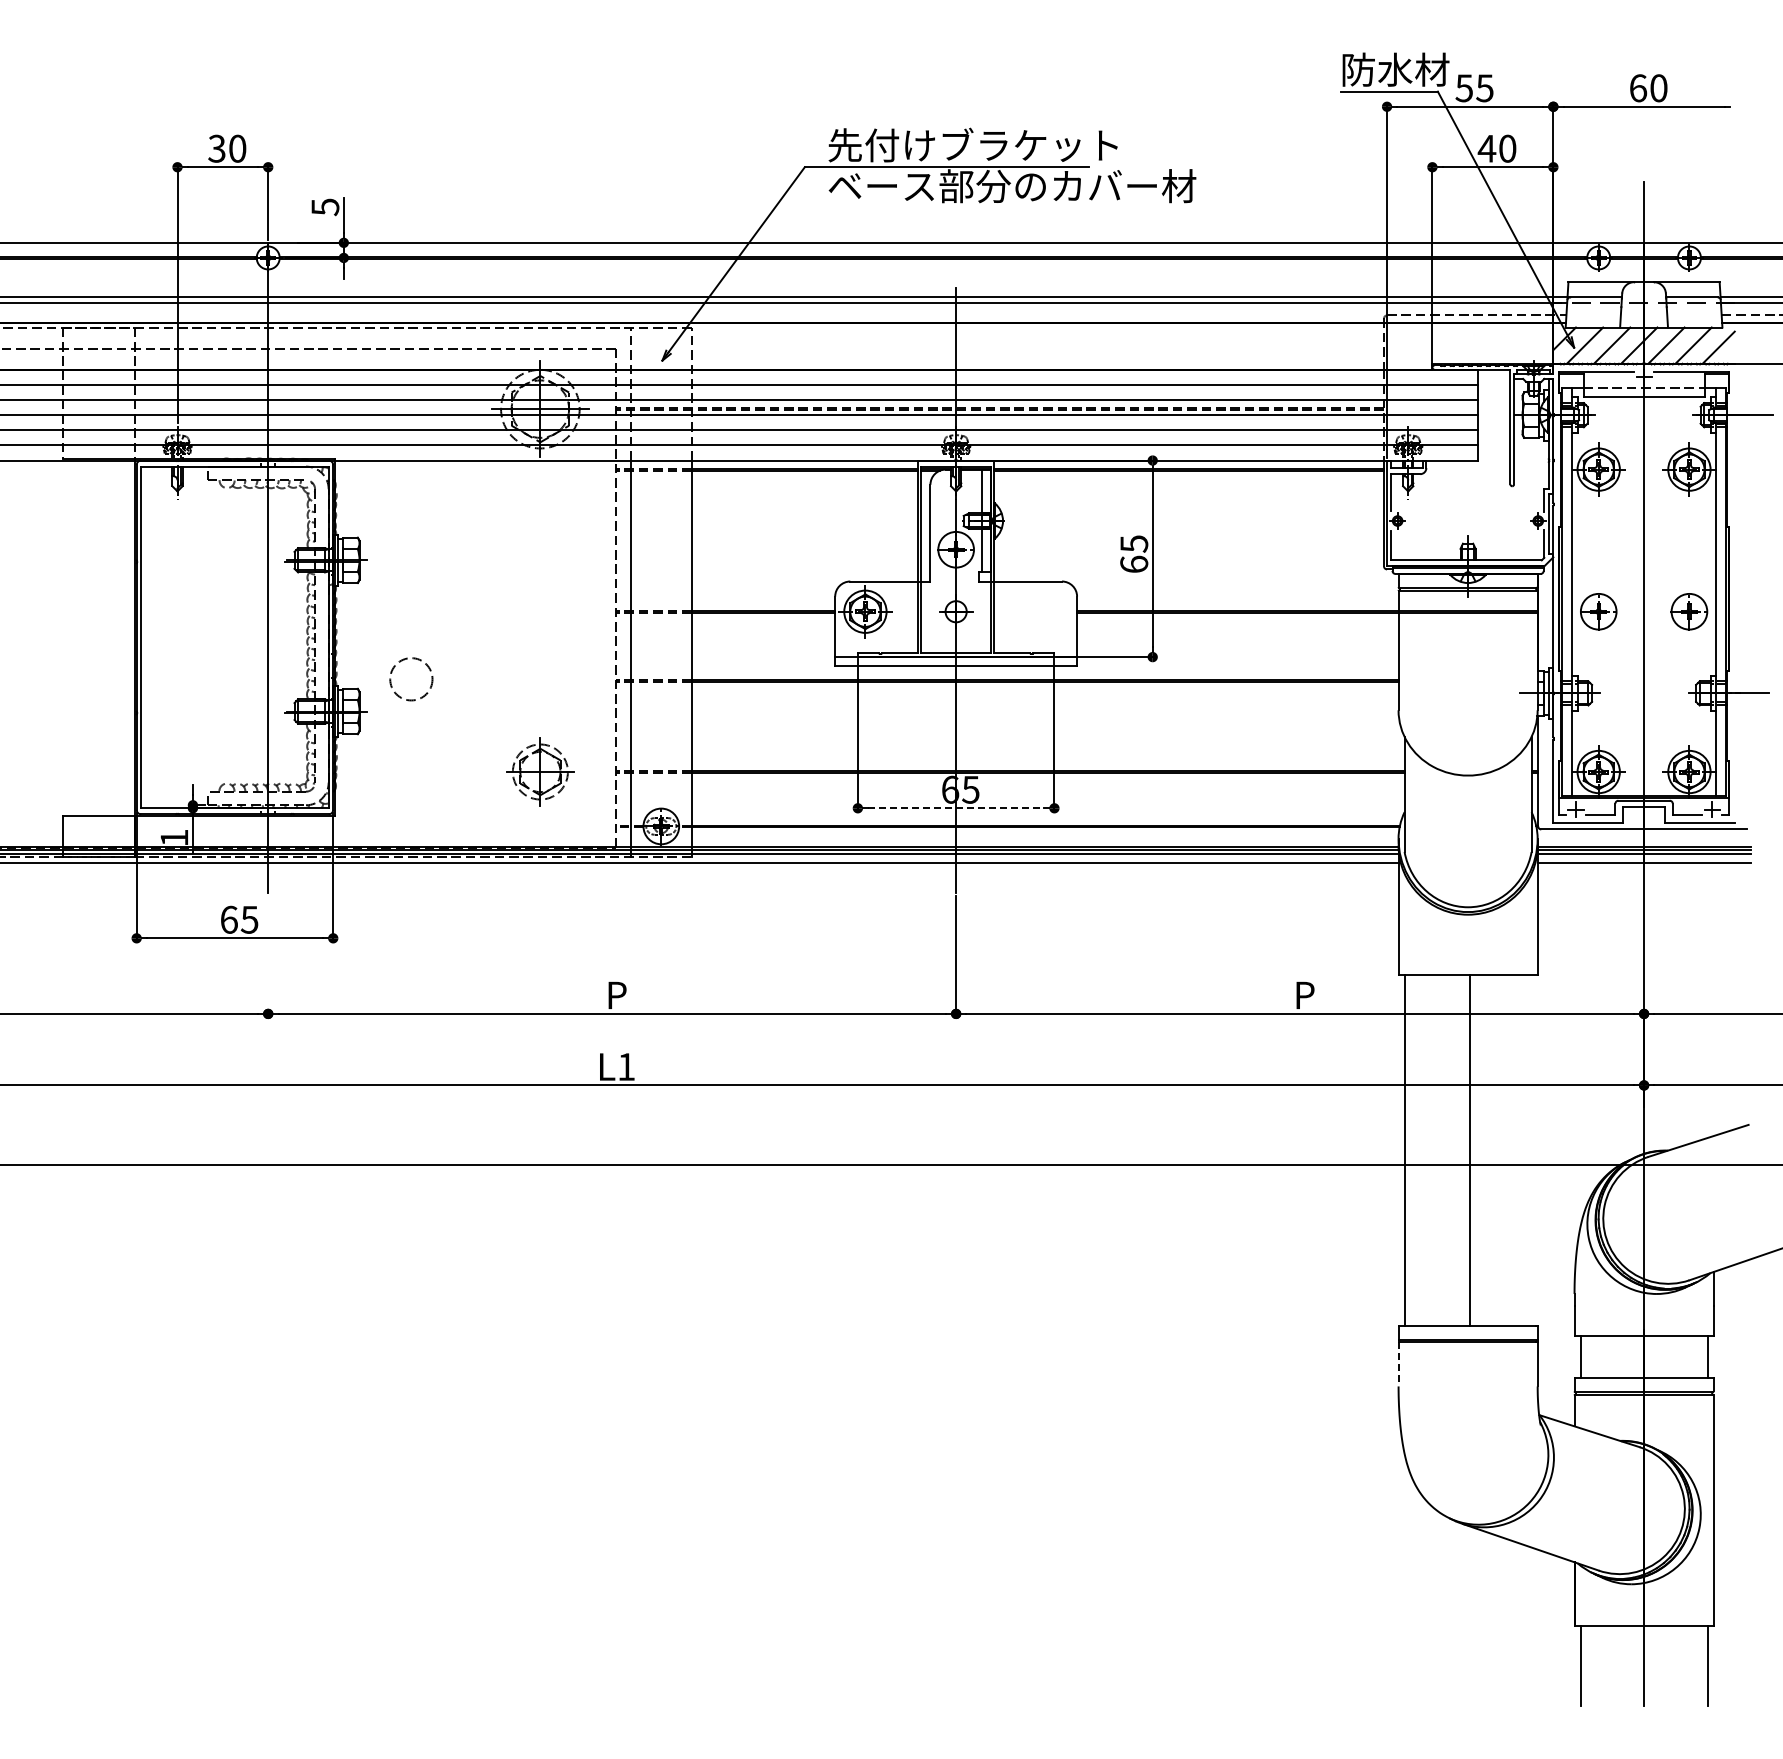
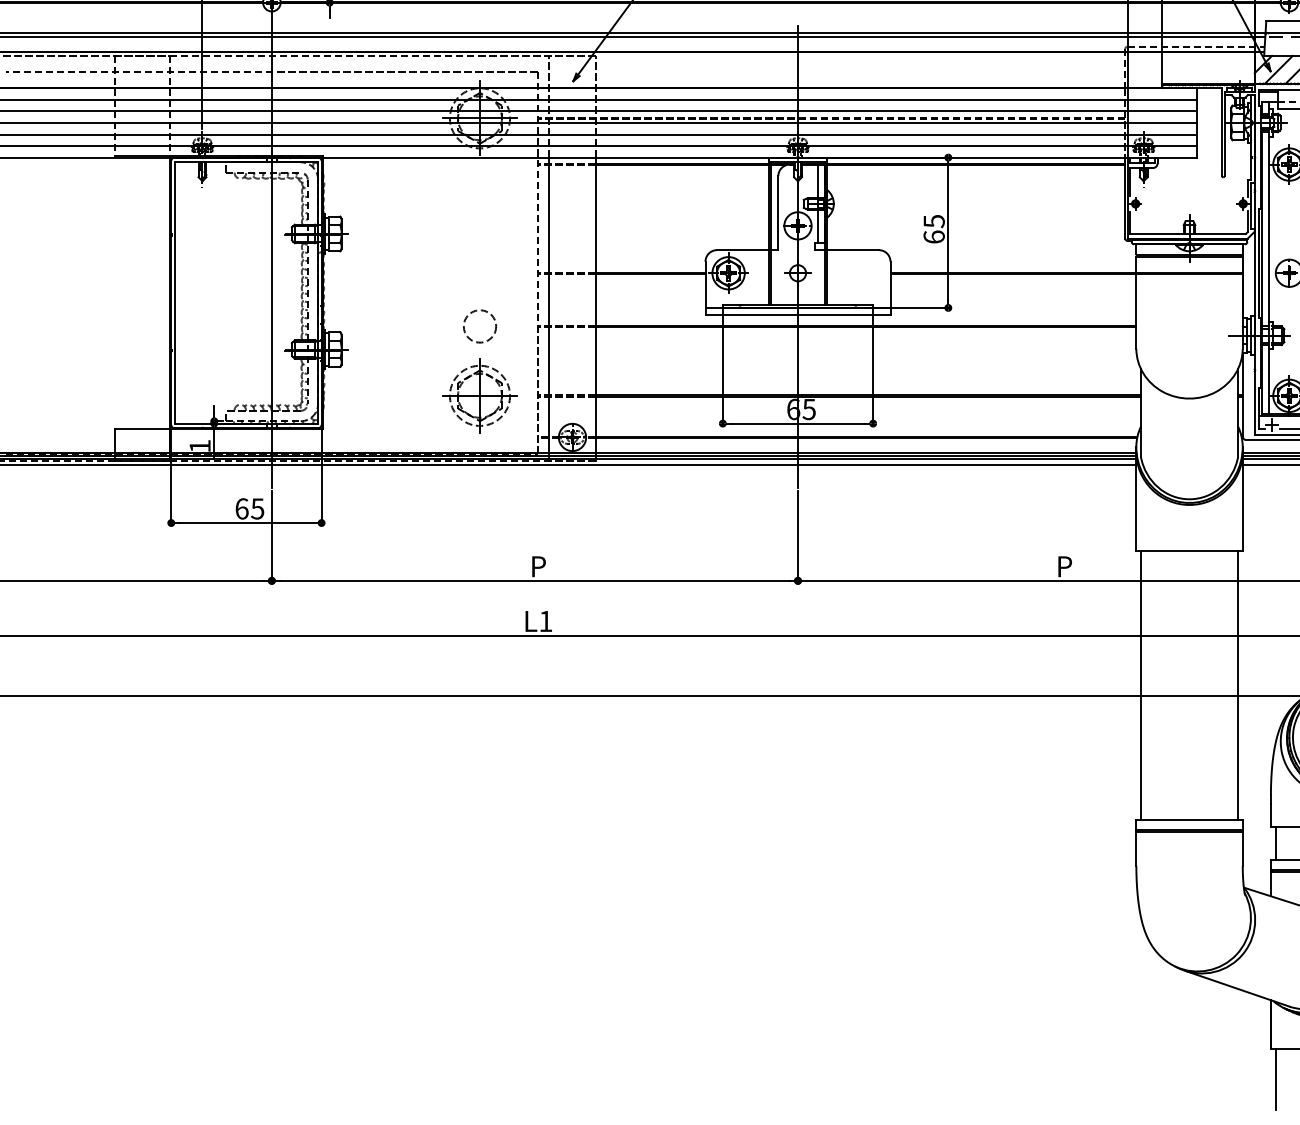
circle: (411, 679) -> (480, 326), moved
part: (540, 771) -> (480, 395), size x1.43
line: (956, 808) -> (798, 423), dashed -> solid
line: (268, 956) -> (272, 536), added
line: (1469, 1150) -> (1238, 685), moved
line: (1398, 1364) -> (1136, 848), dashed -> solid

